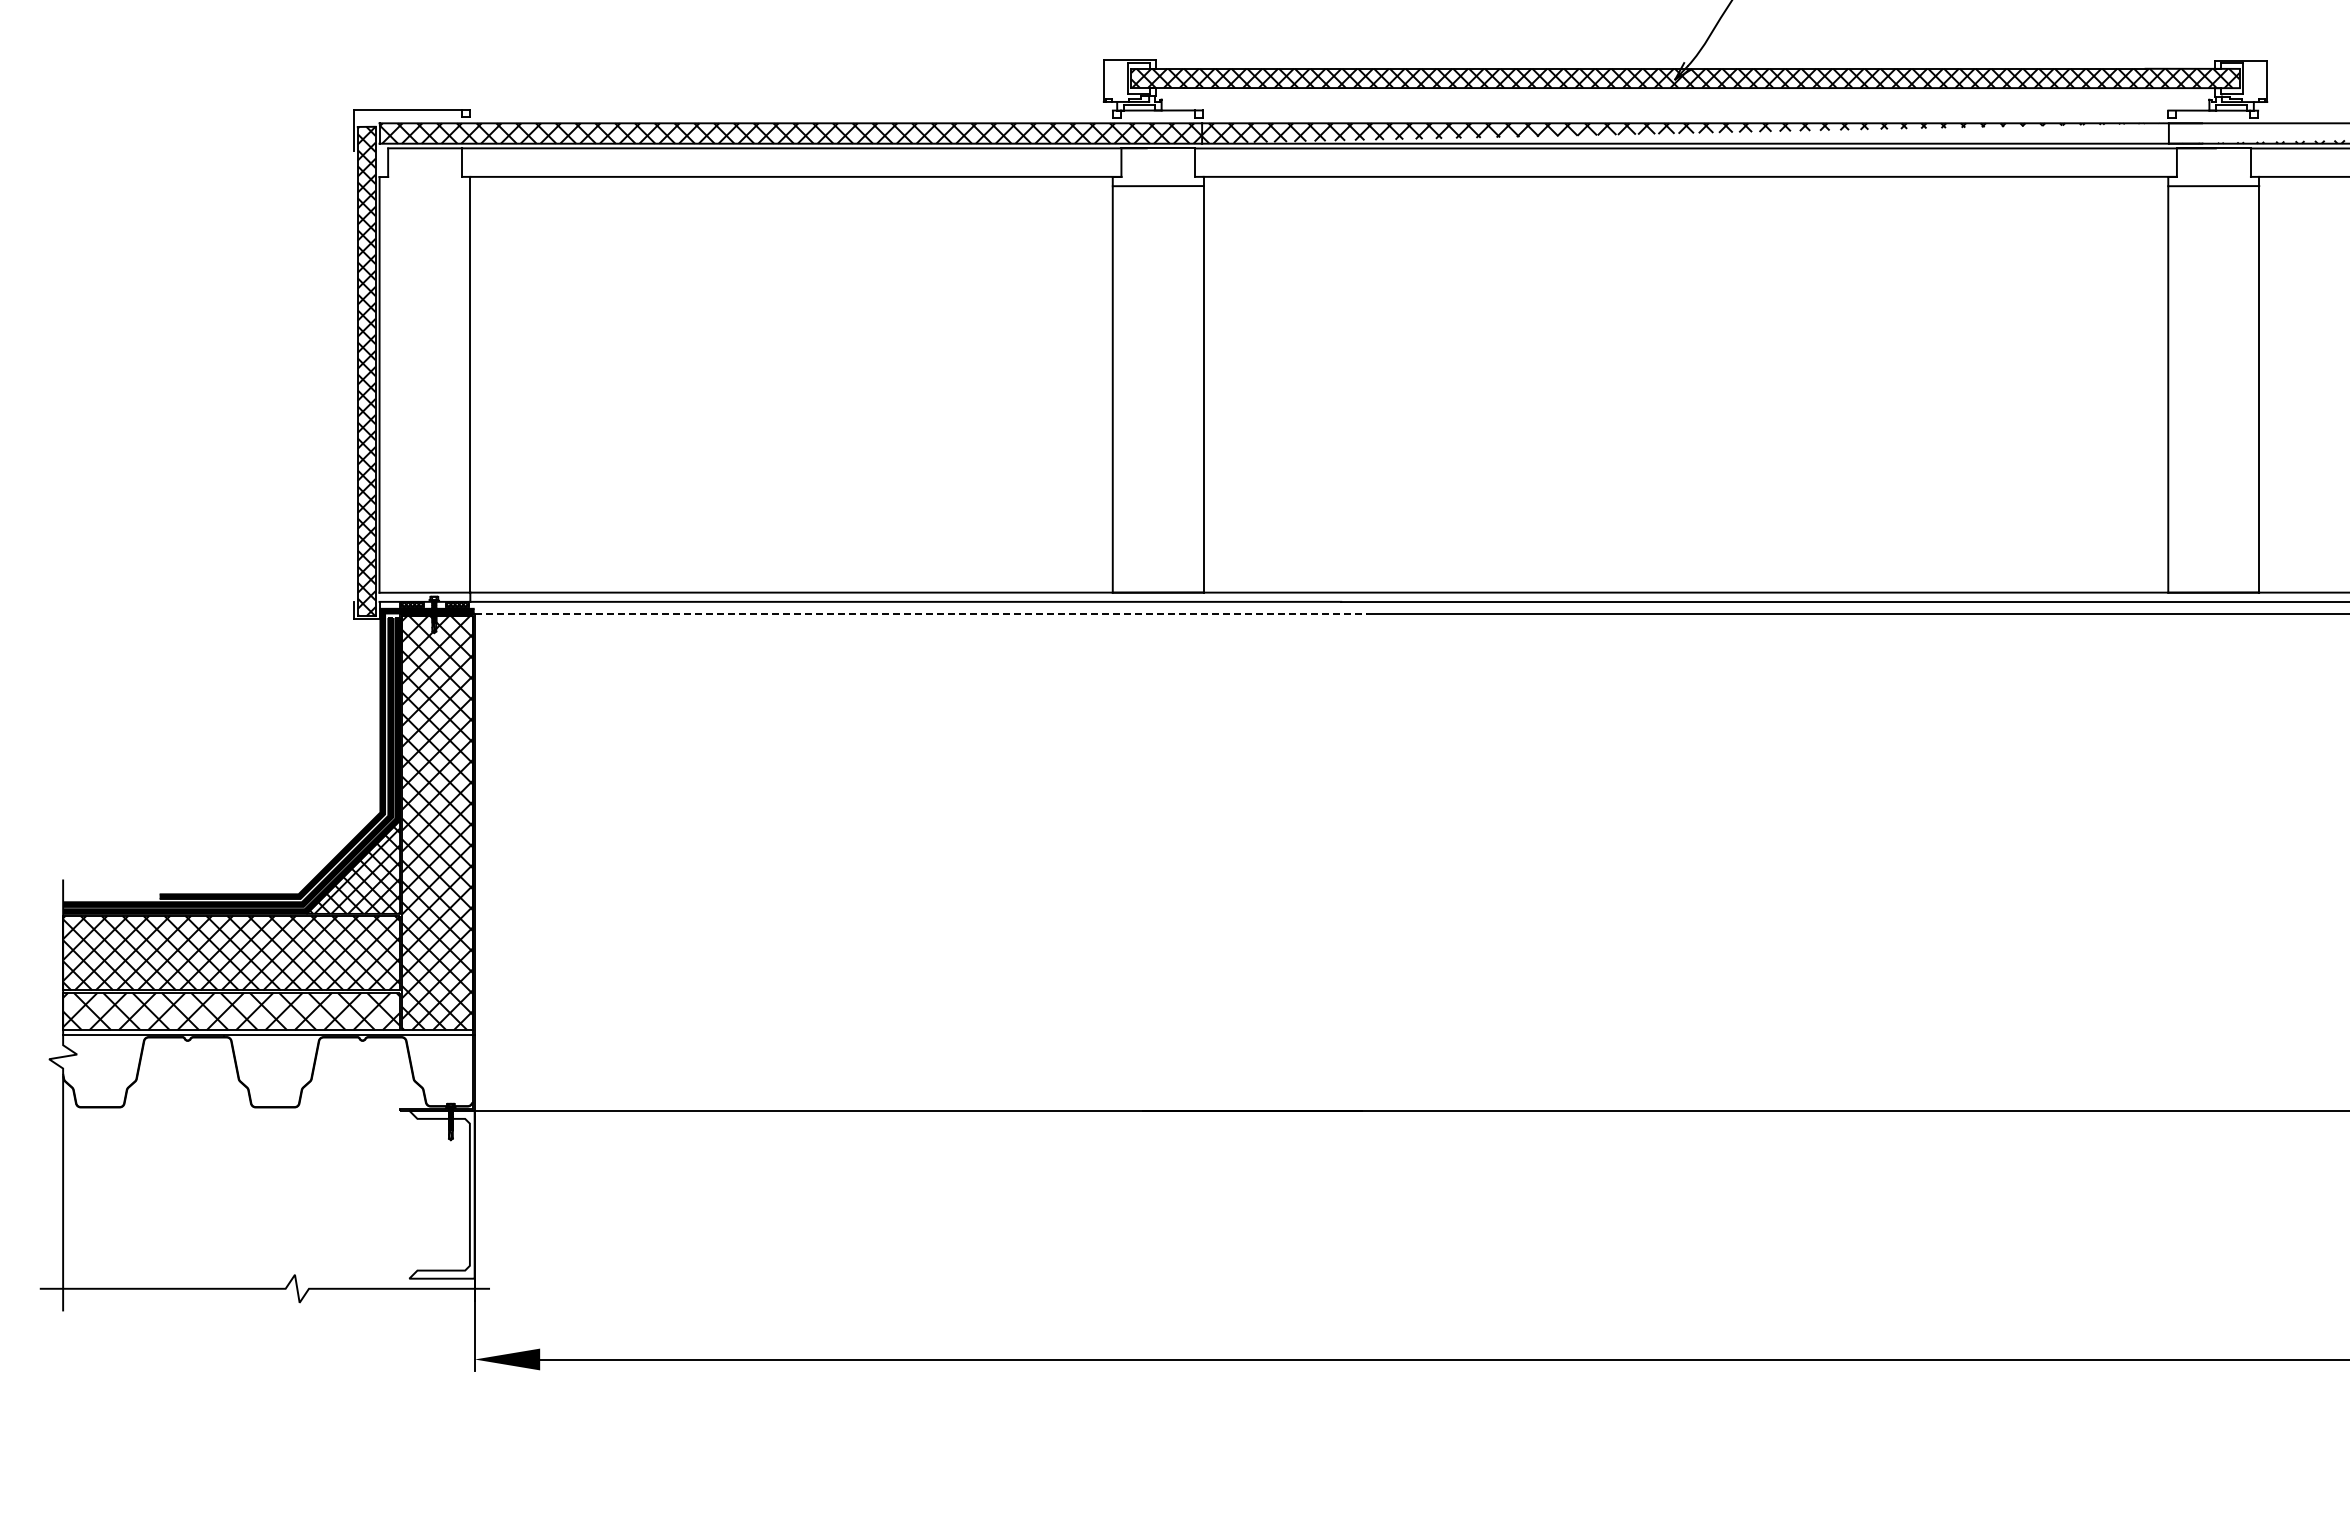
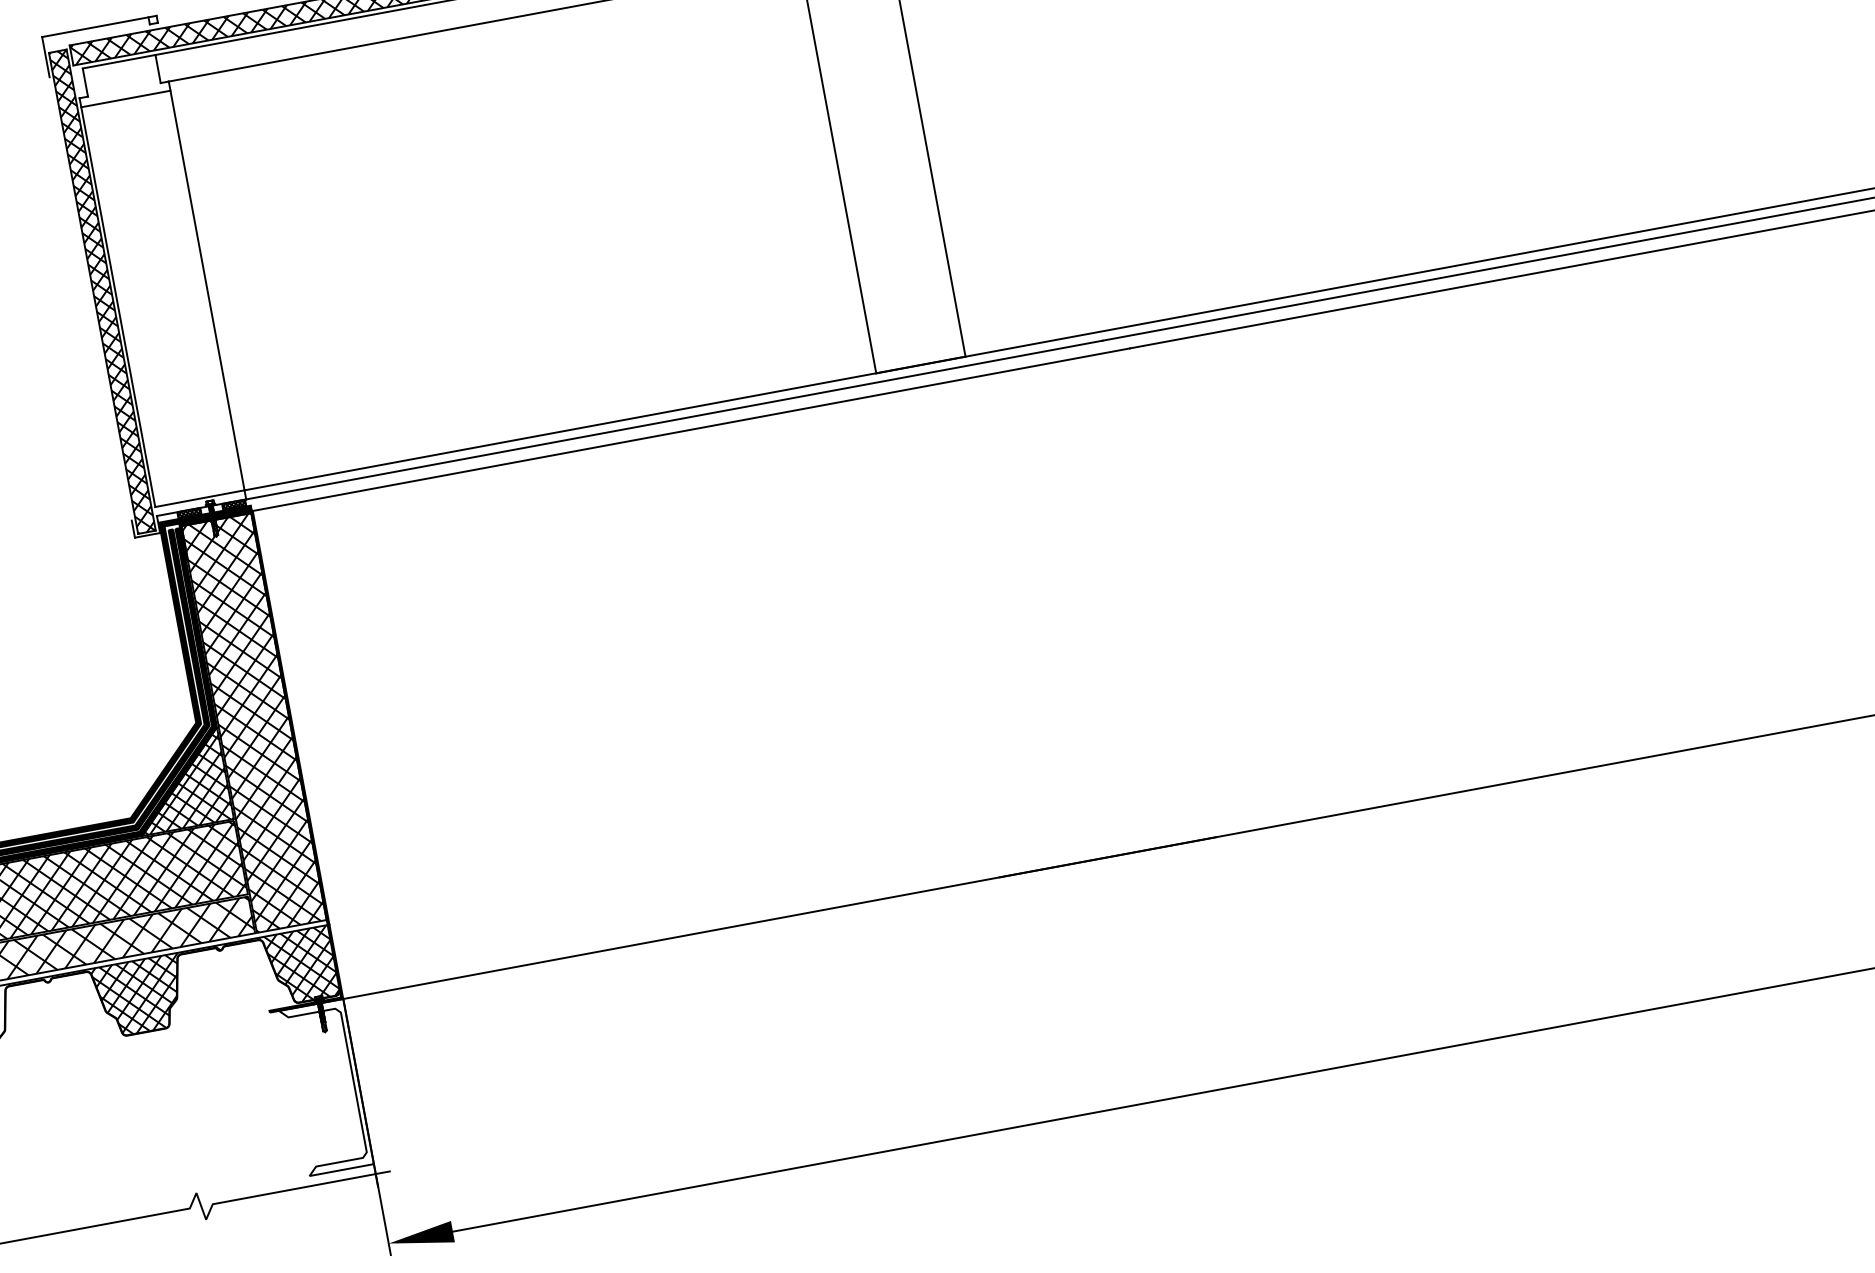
line: (424, 186) -> (125, 99), added
line: (921, 614) -> (692, 429), dashed -> solid
hatch: (348, 1071) -> (212, 983), added

